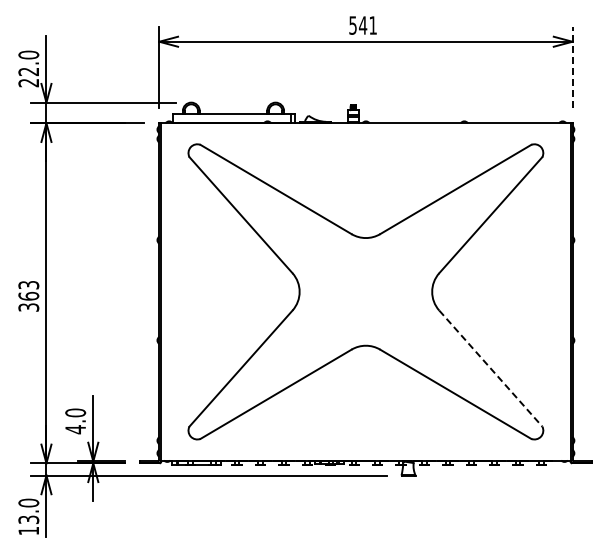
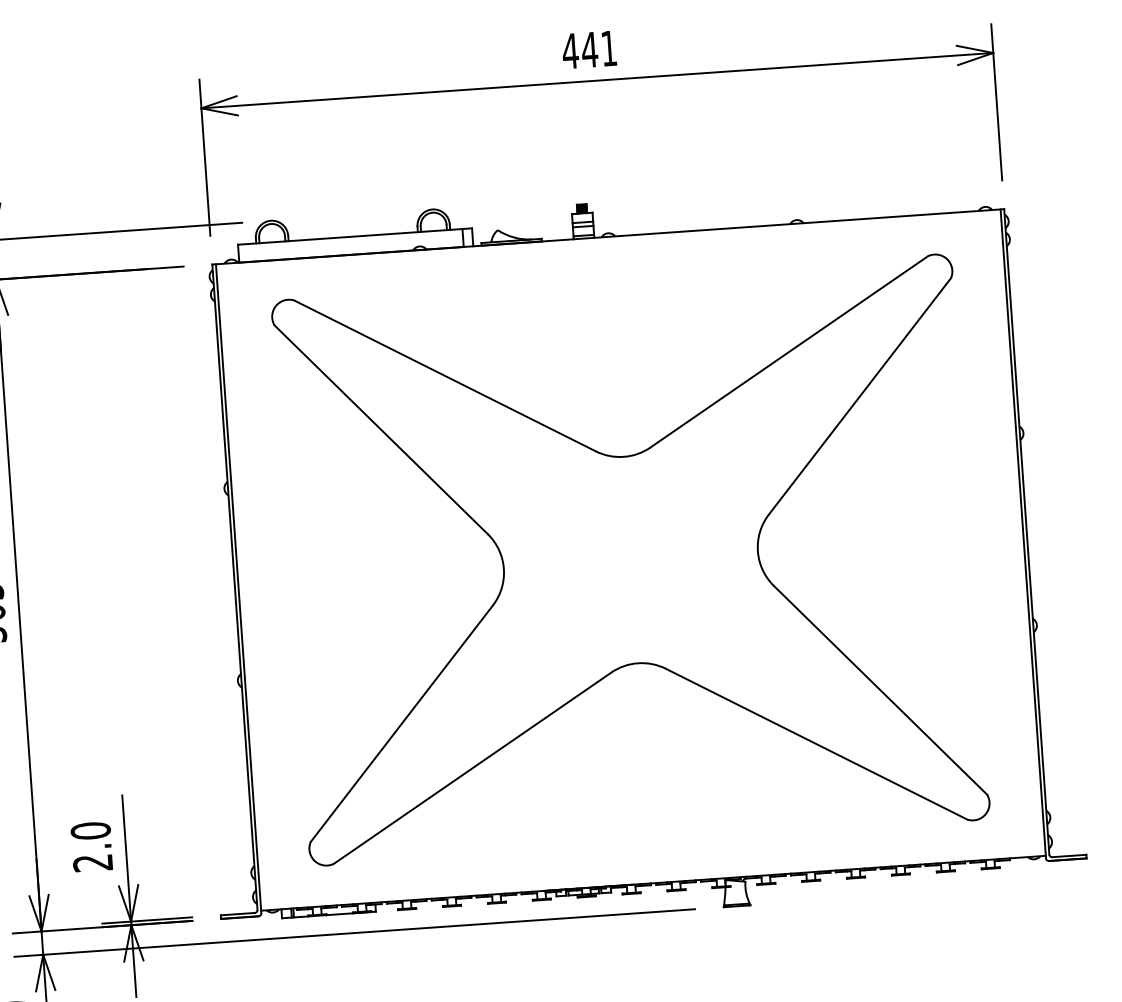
text: (352, 25) -> (569, 51), 541 -> 441
line: (572, 67) -> (996, 102), dashed -> solid
line: (490, 368) -> (879, 690), dashed -> solid
text: (75, 429) -> (92, 862), 4.0 -> 2.0

